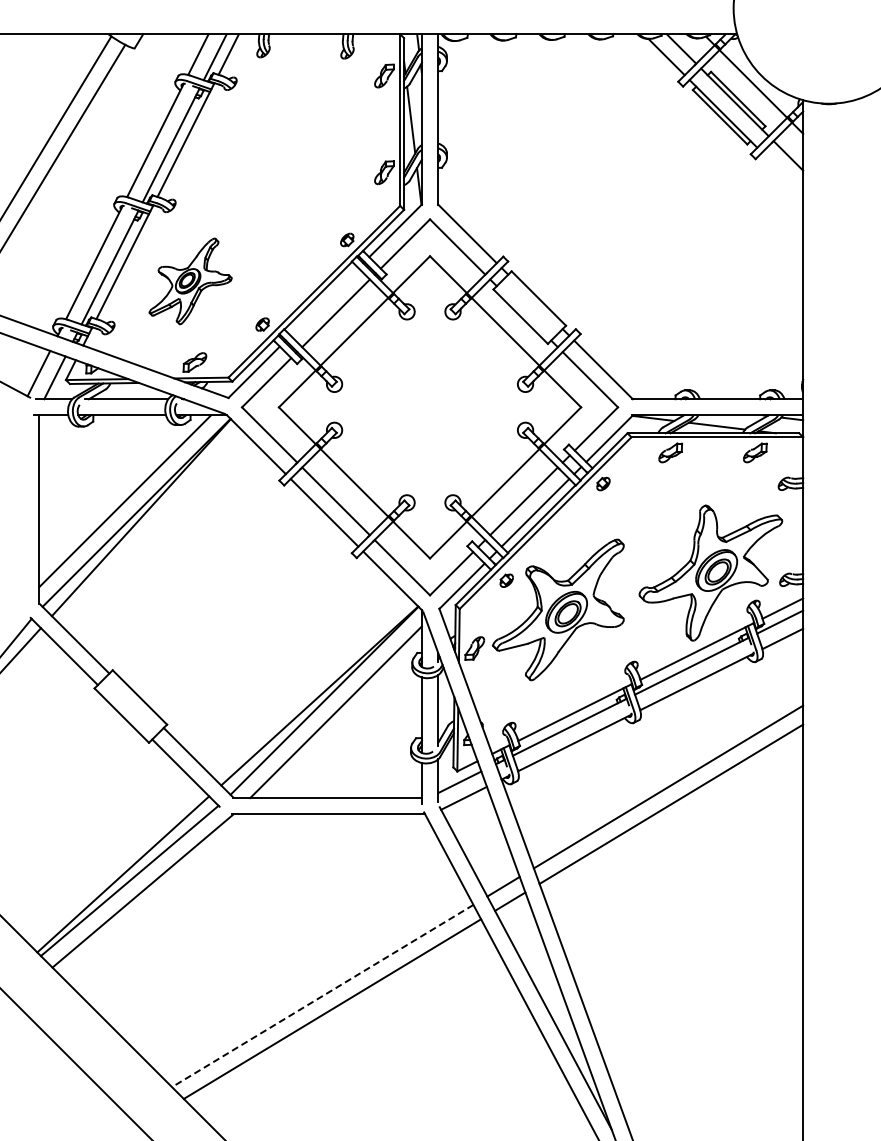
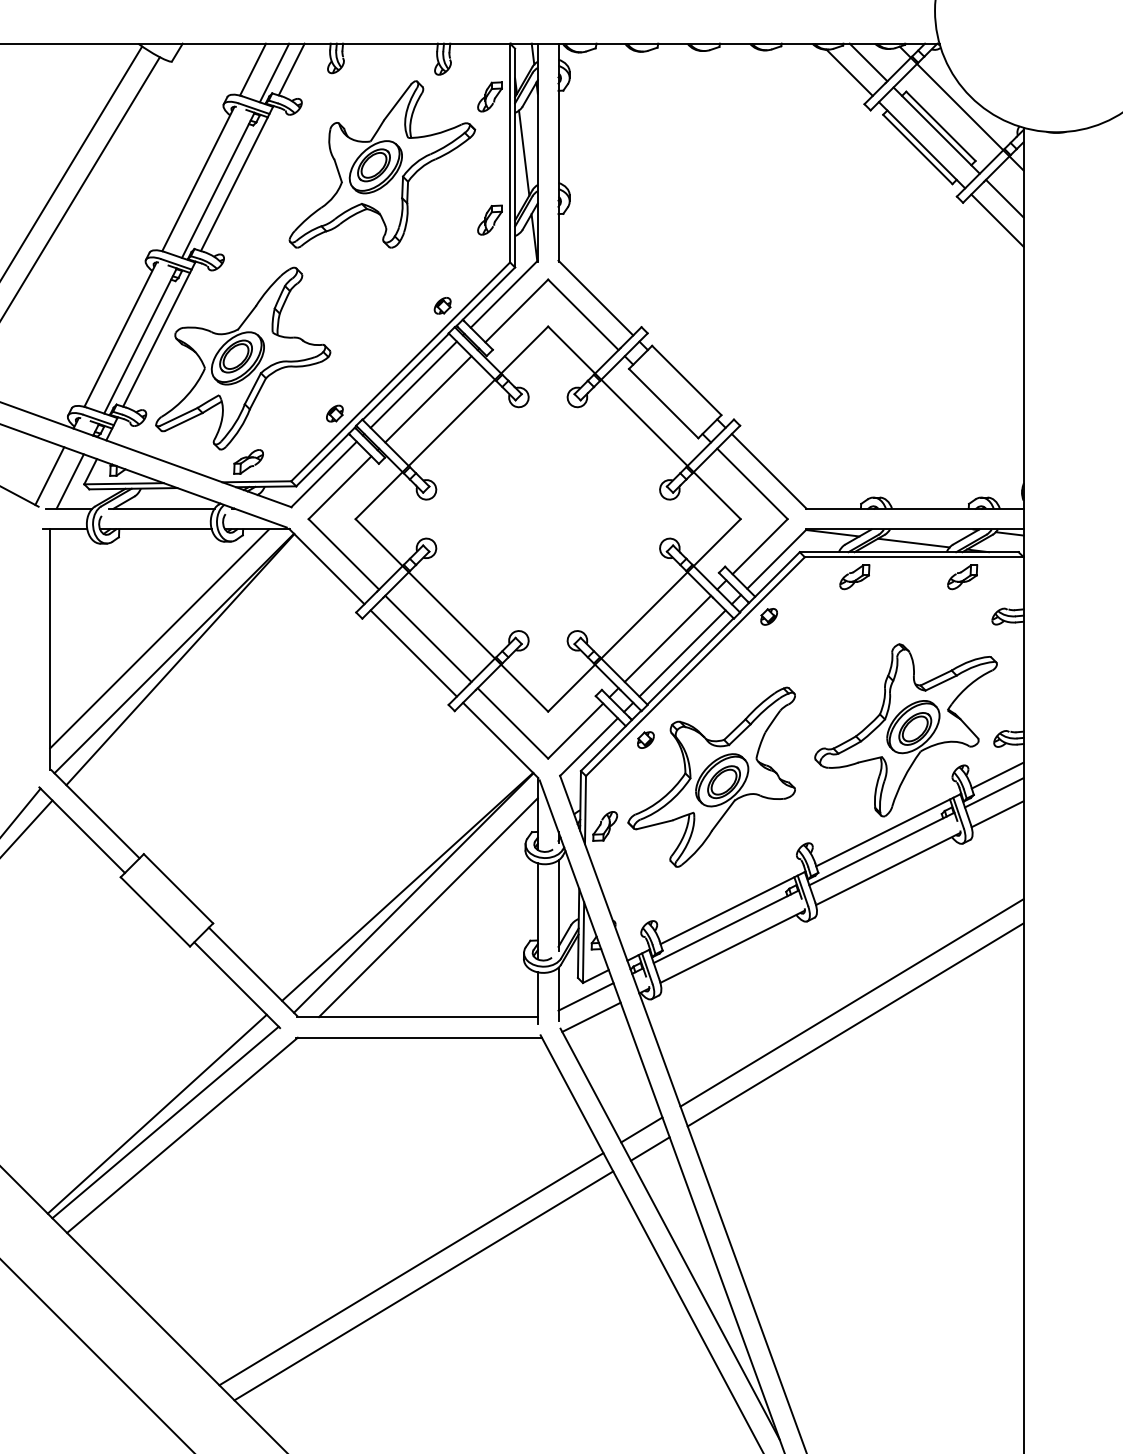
part: (299, 128) -> (381, 163), added
line: (782, 172) -> (997, 219), added
part: (190, 281) -> (242, 358), size x1.67
line: (324, 301) -> (413, 384), added
line: (322, 996) -> (411, 1269), dashed -> solid

